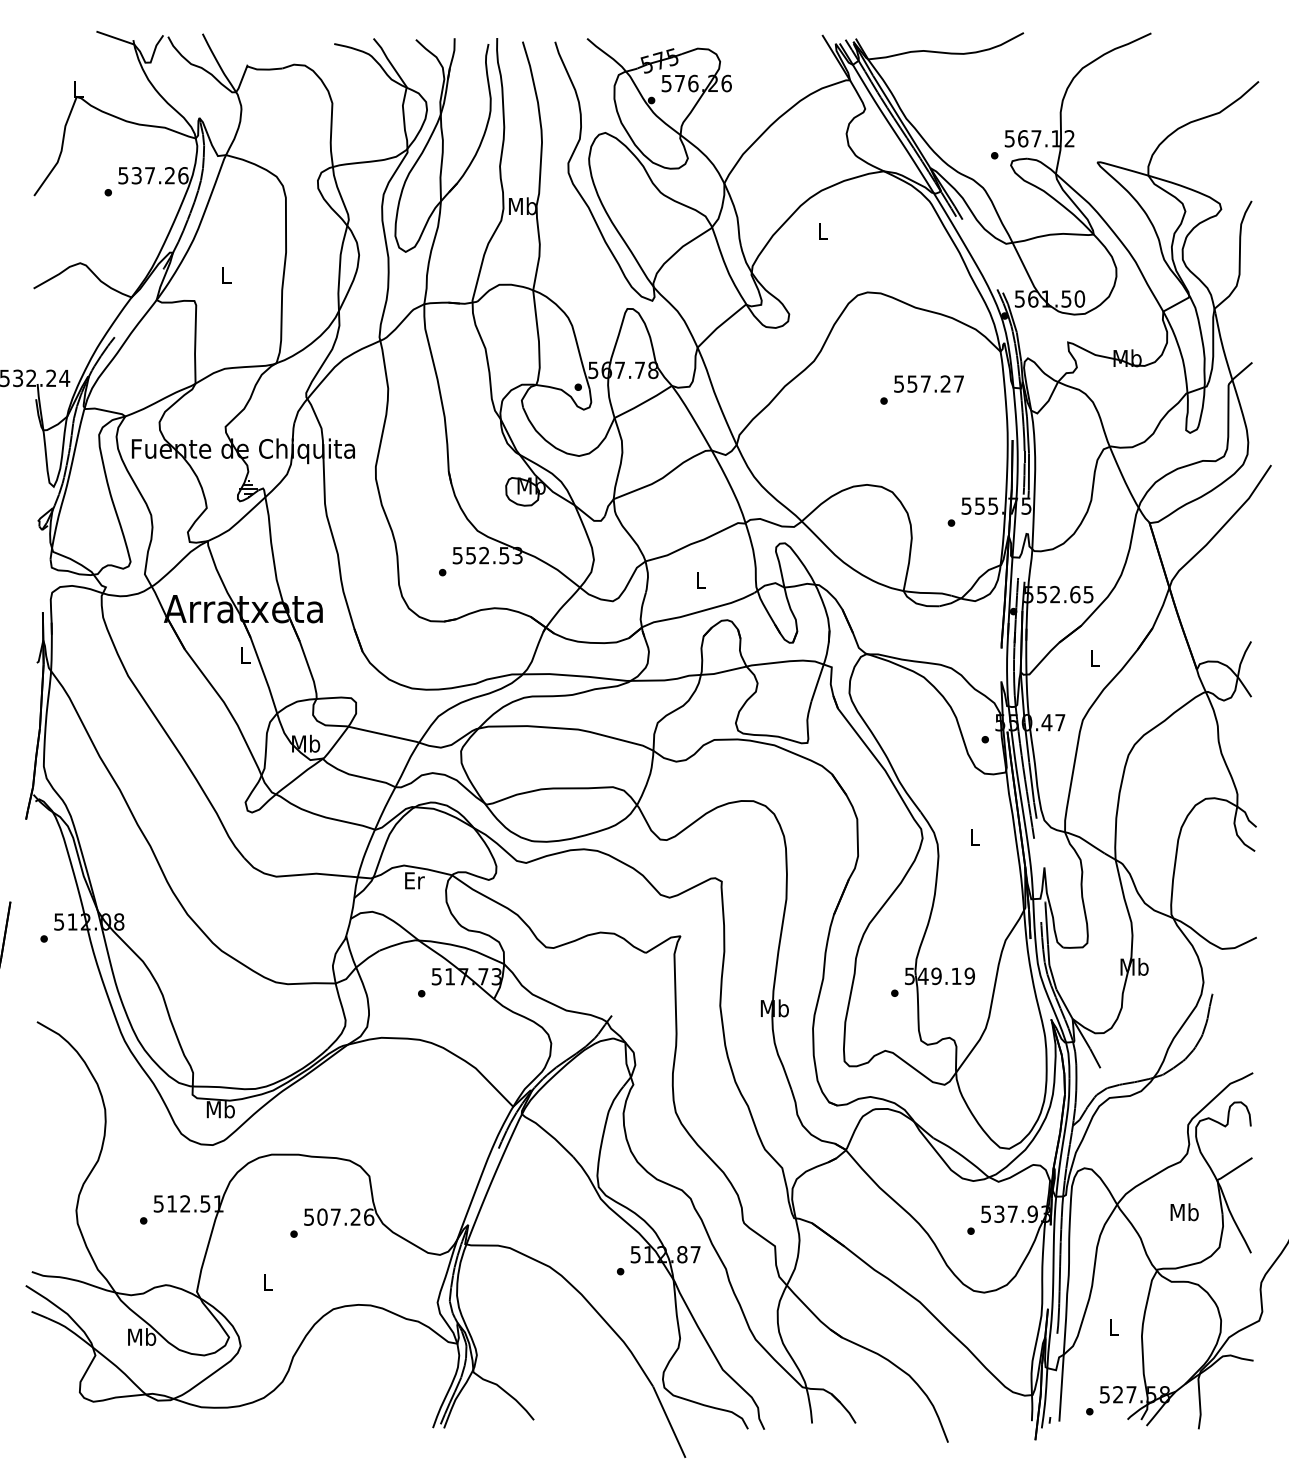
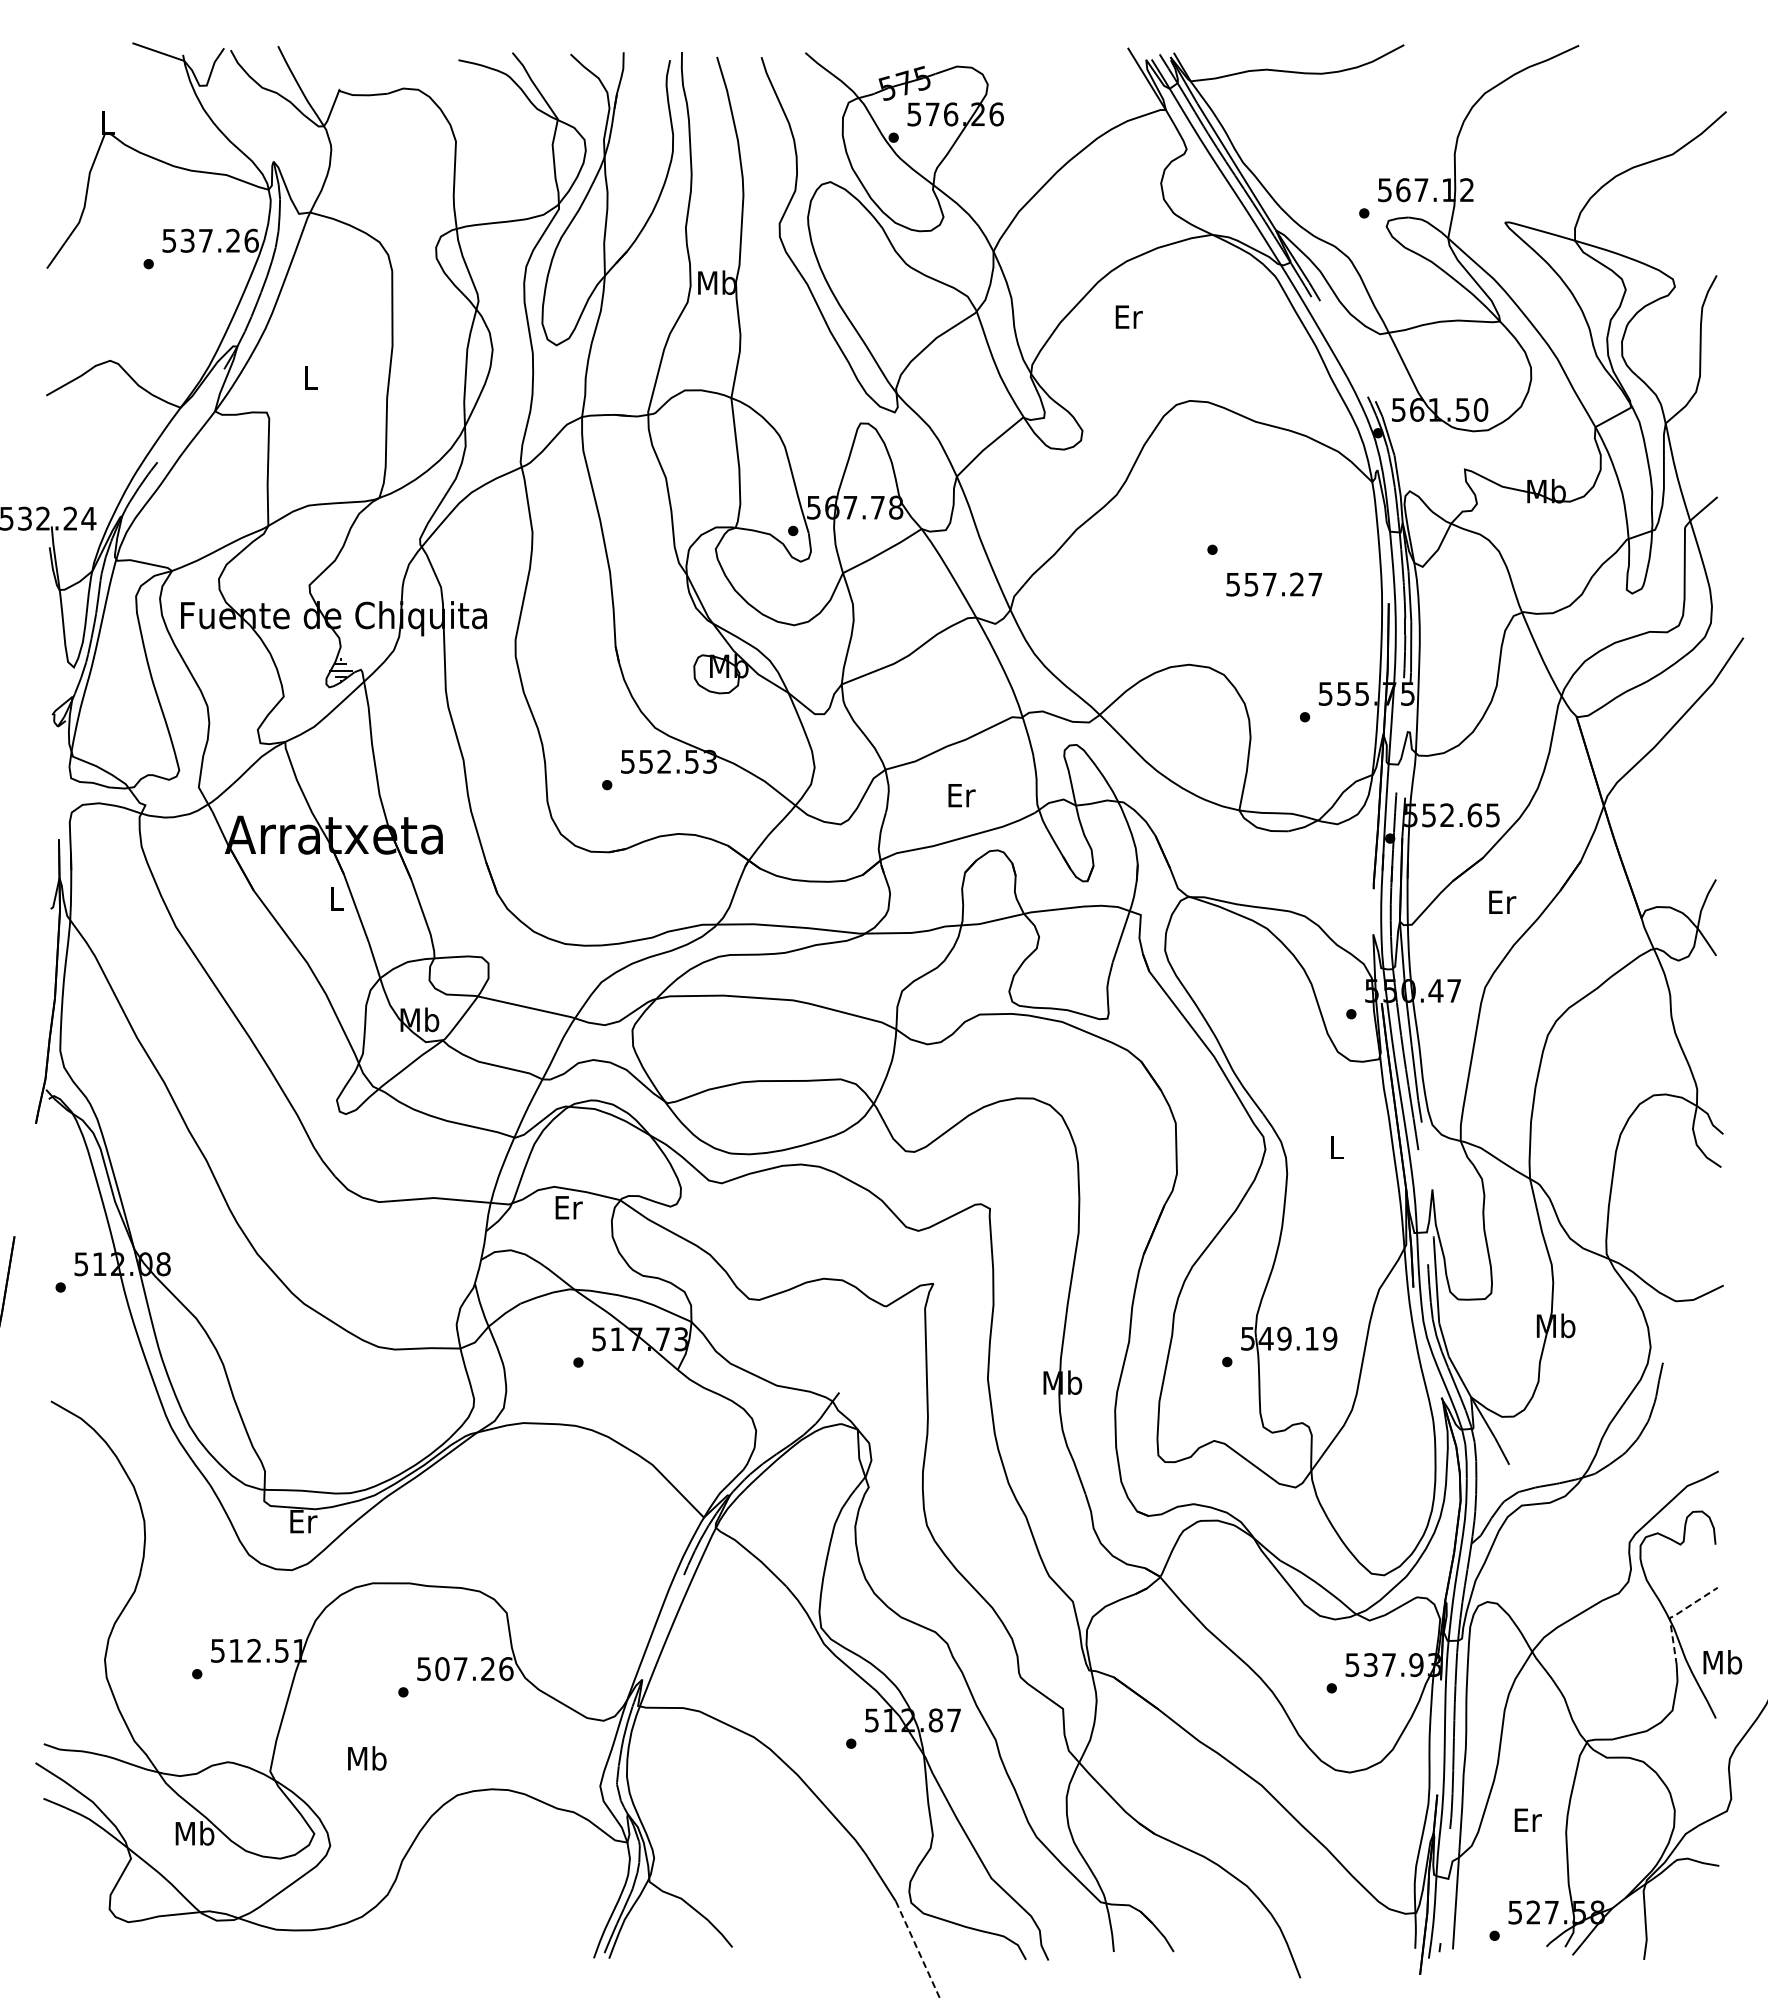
text: (822, 230) -> (1128, 316), L -> Er
text: (929, 384) -> (1274, 584), moved
text: (701, 580) -> (961, 795), L -> Er
text: (1095, 657) -> (1502, 901), L -> Er
text: (220, 1109) -> (302, 1521), Mb -> Er
line: (1220, 1178) -> (1674, 1616), solid -> dashed
text: (1184, 1212) -> (1722, 1662), moved
text: (267, 1282) -> (367, 1758), L -> Mb
text: (1113, 1326) -> (1527, 1819), L -> Er
line: (669, 1422) -> (918, 1950), solid -> dashed

